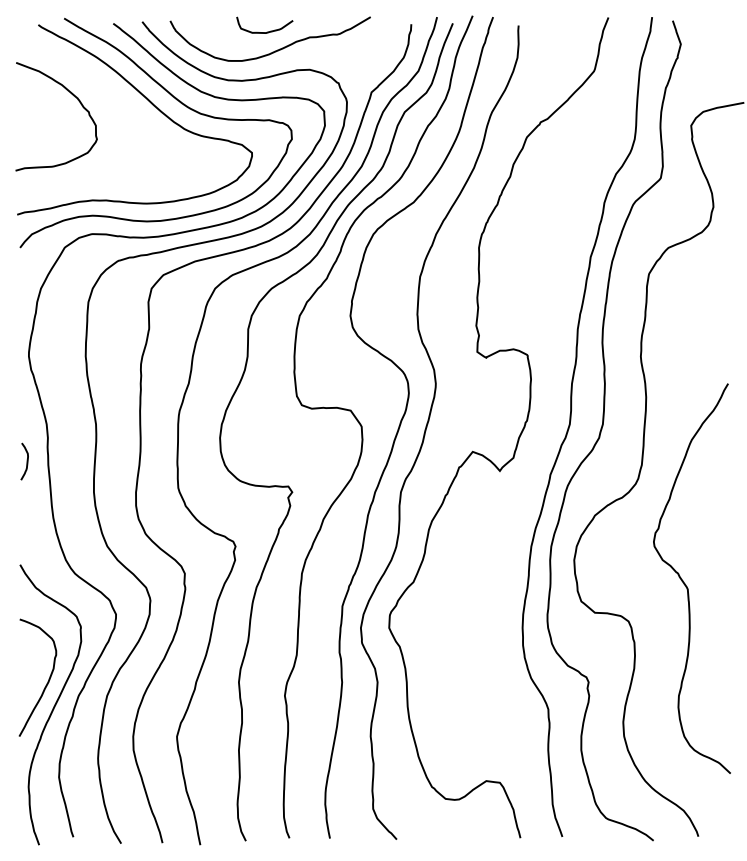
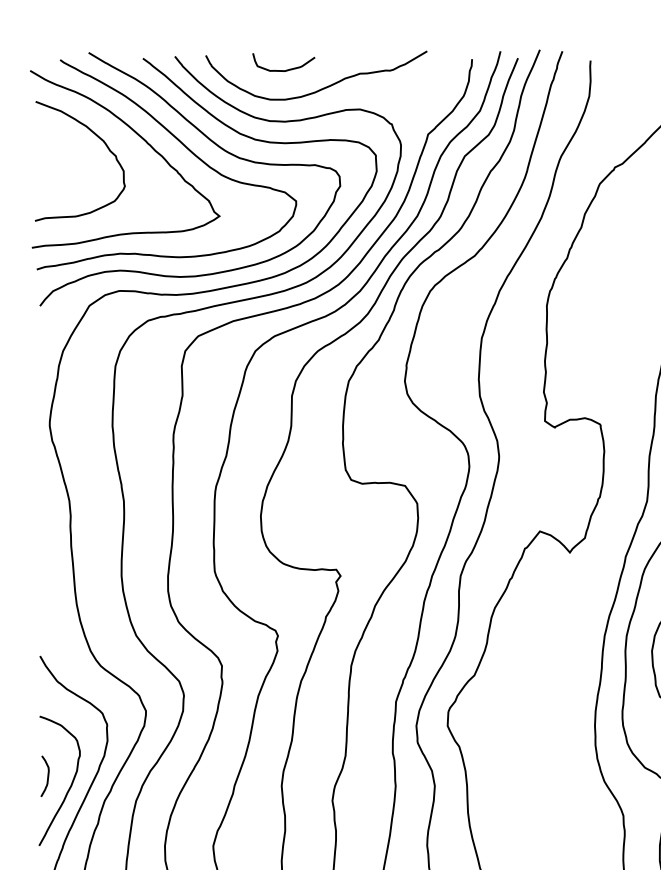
curve: (267, 31) -> (286, 69), moved
curve: (109, 94) -> (138, 136), added
curve: (26, 461) -> (47, 776), moved

